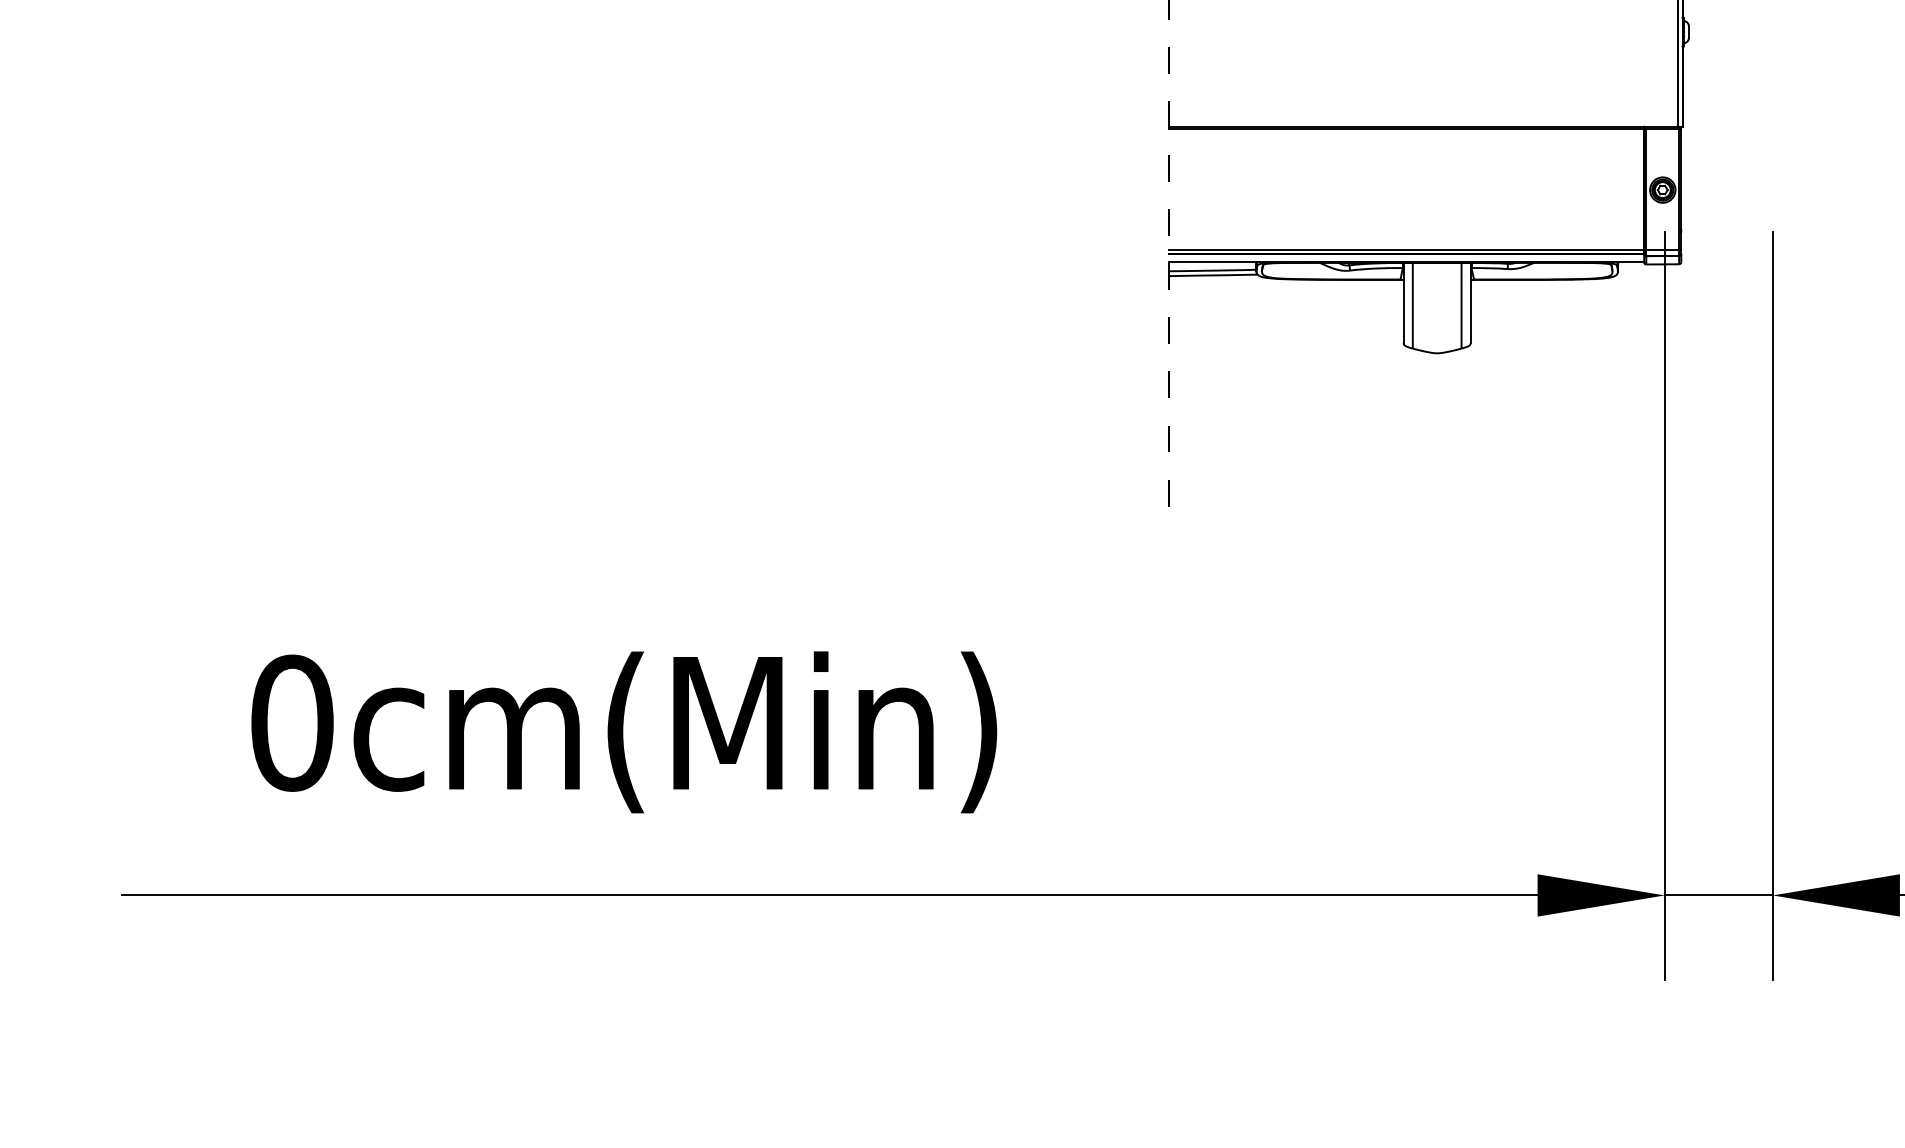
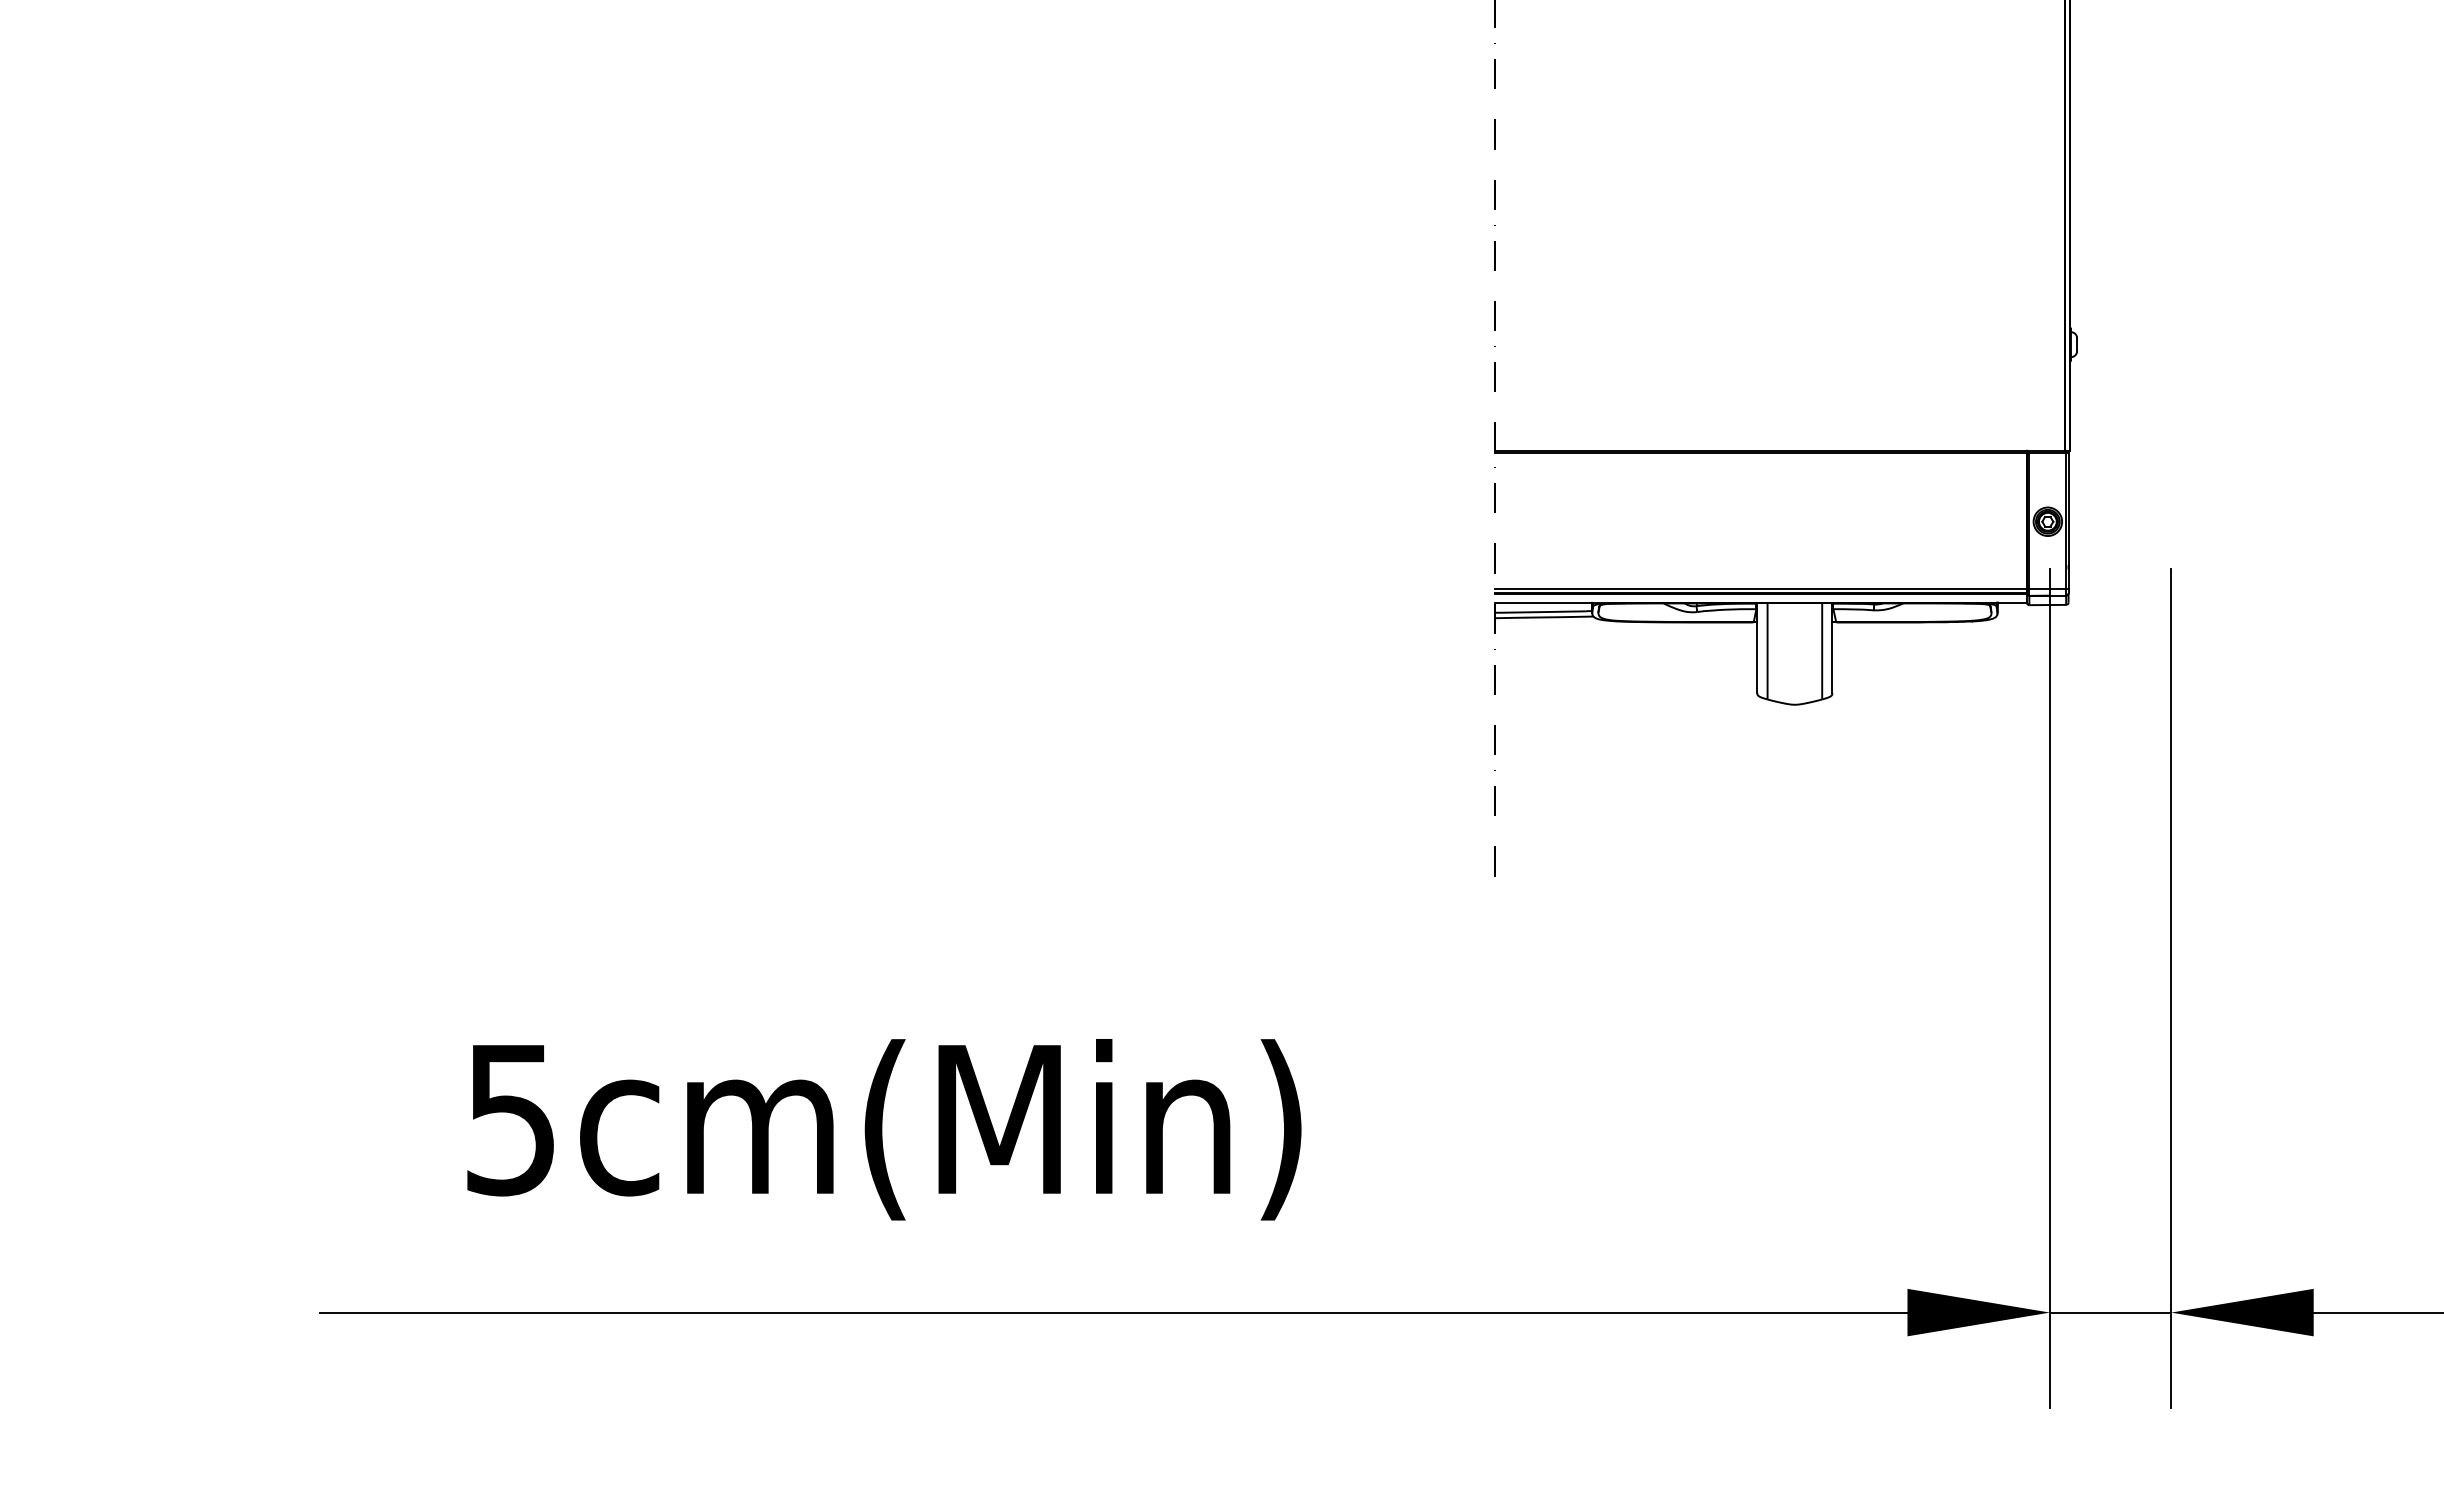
text: (292, 723) -> (511, 1119), 0cm(Min) -> 5cm(Min)

